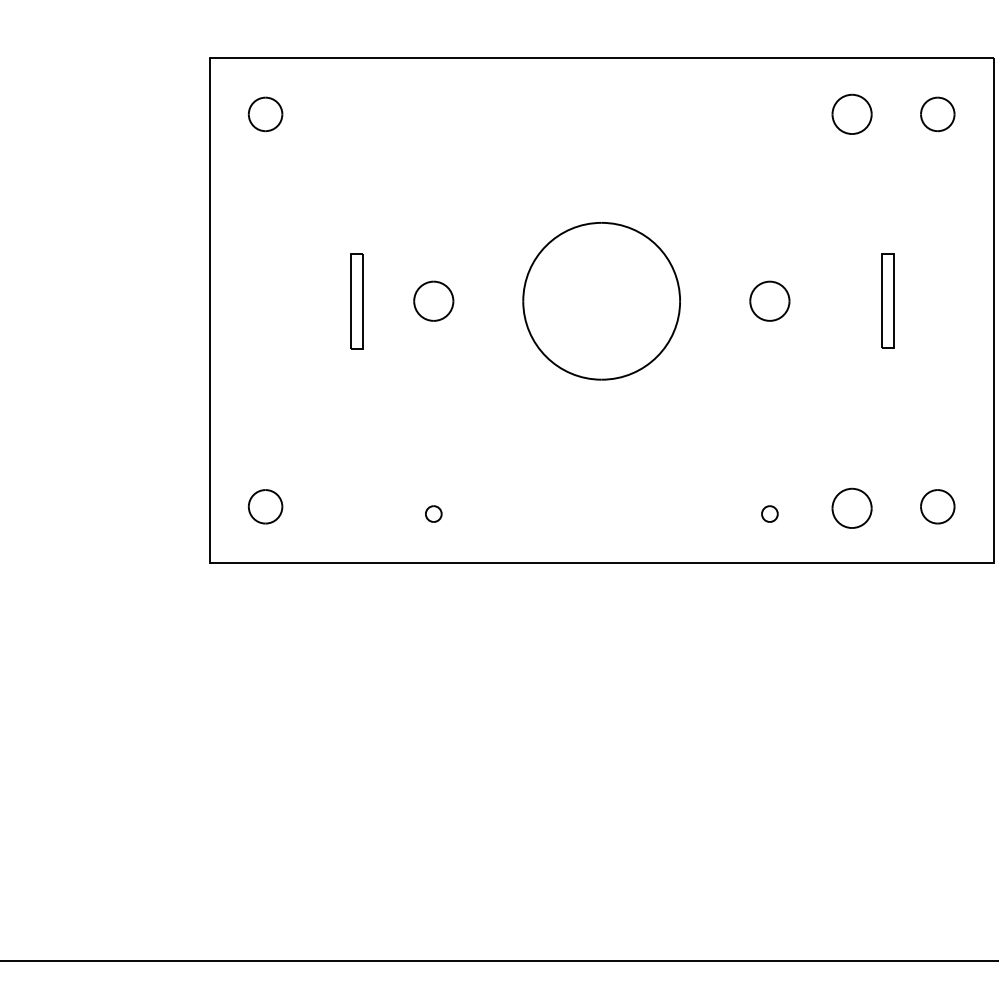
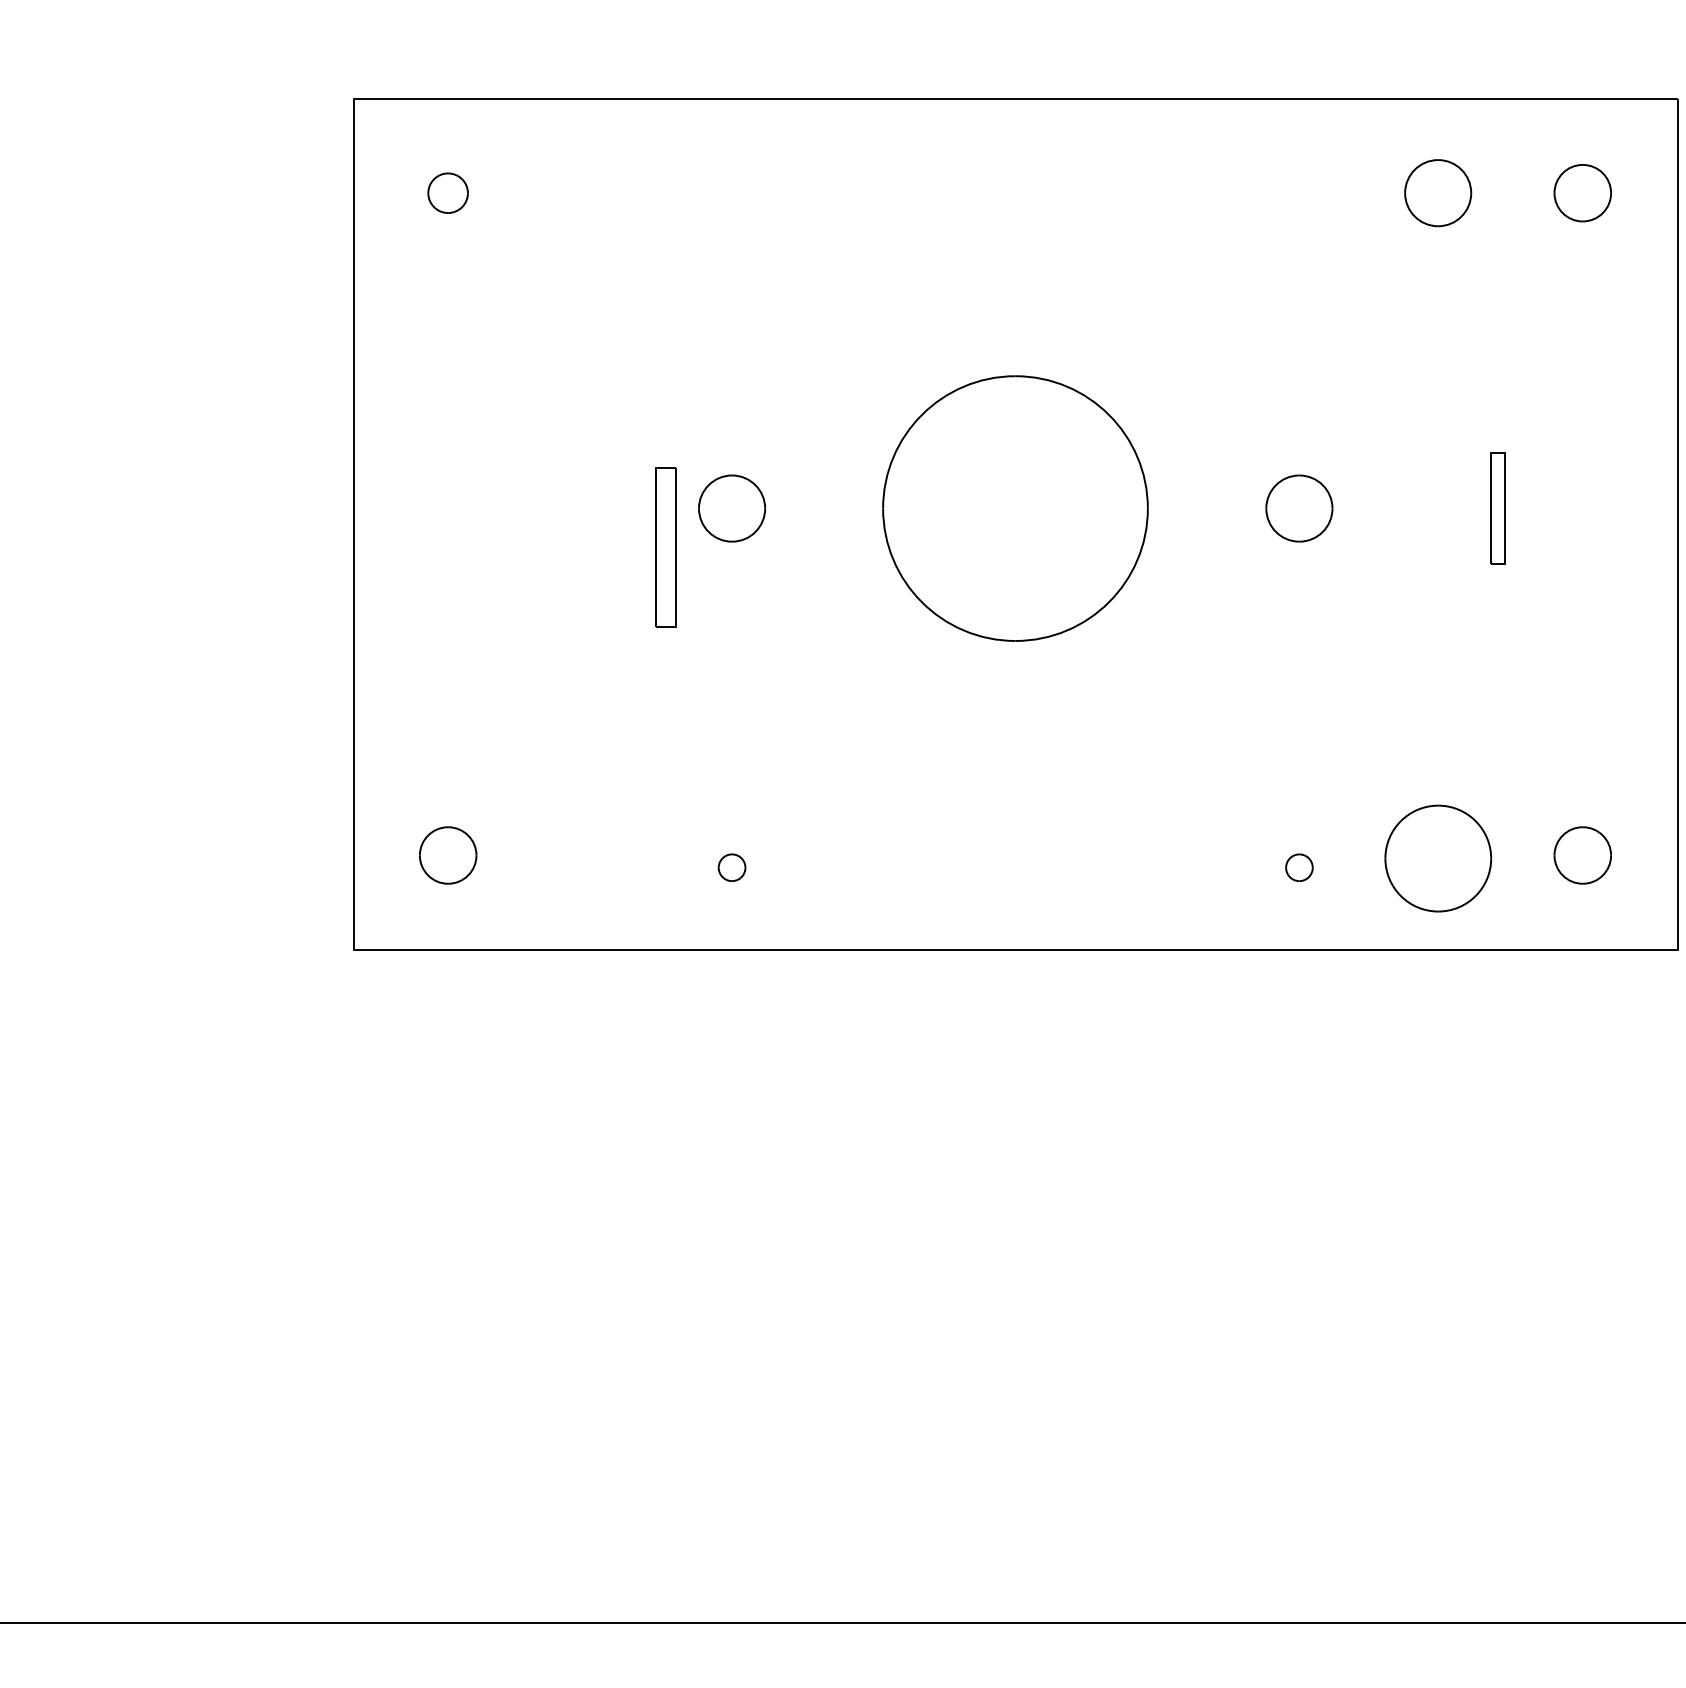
part: (265, 114) -> (448, 193), size x0.7
part: (887, 300) -> (1497, 507), size x0.7
part: (356, 301) -> (665, 547), moved
part: (851, 507) -> (1437, 856), size x1.6

